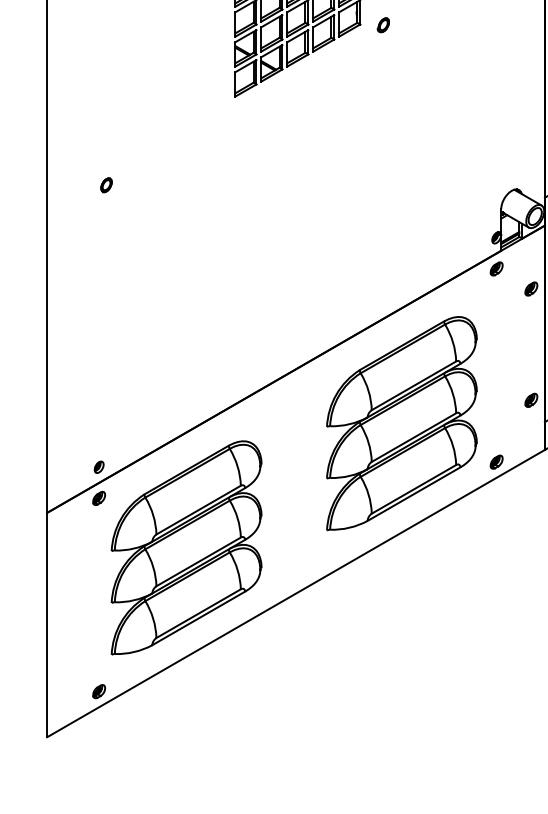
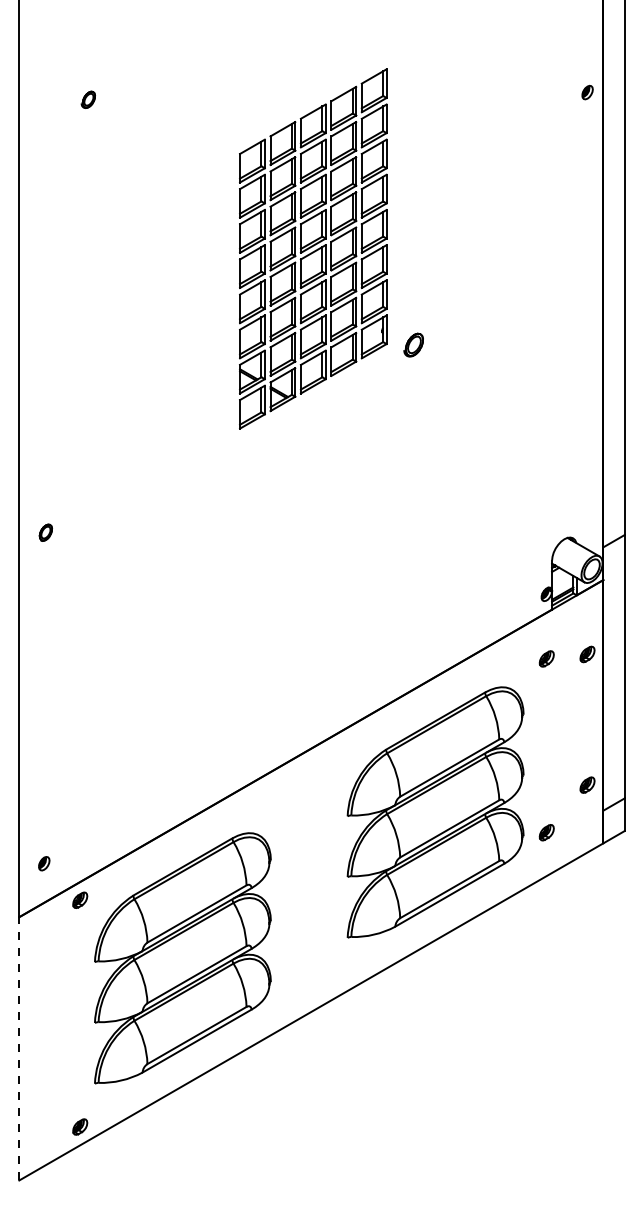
part: (383, 24) -> (413, 344), size x1.4
part: (106, 185) -> (45, 532), moved
part: (496, 268) -> (546, 658), moved
part: (496, 462) -> (546, 832), moved
part: (99, 467) -> (44, 863), moved
line: (47, 624) -> (19, 1048), solid -> dashed

